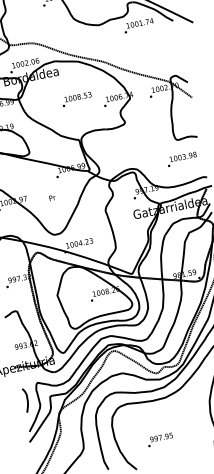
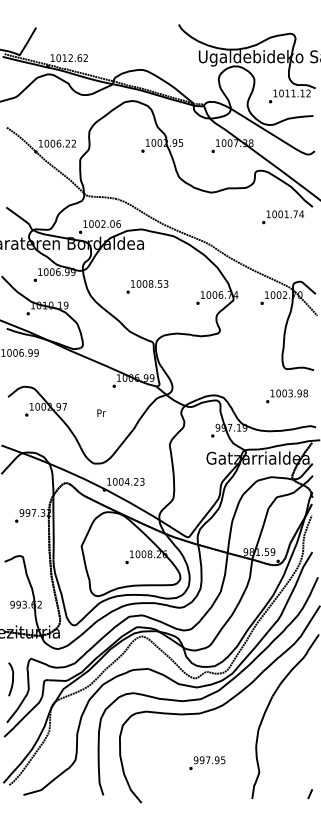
text: (138, 26) -> (282, 217), moved
text: (76, 99) -> (147, 286), moved
text: (160, 439) -> (207, 762), moved

